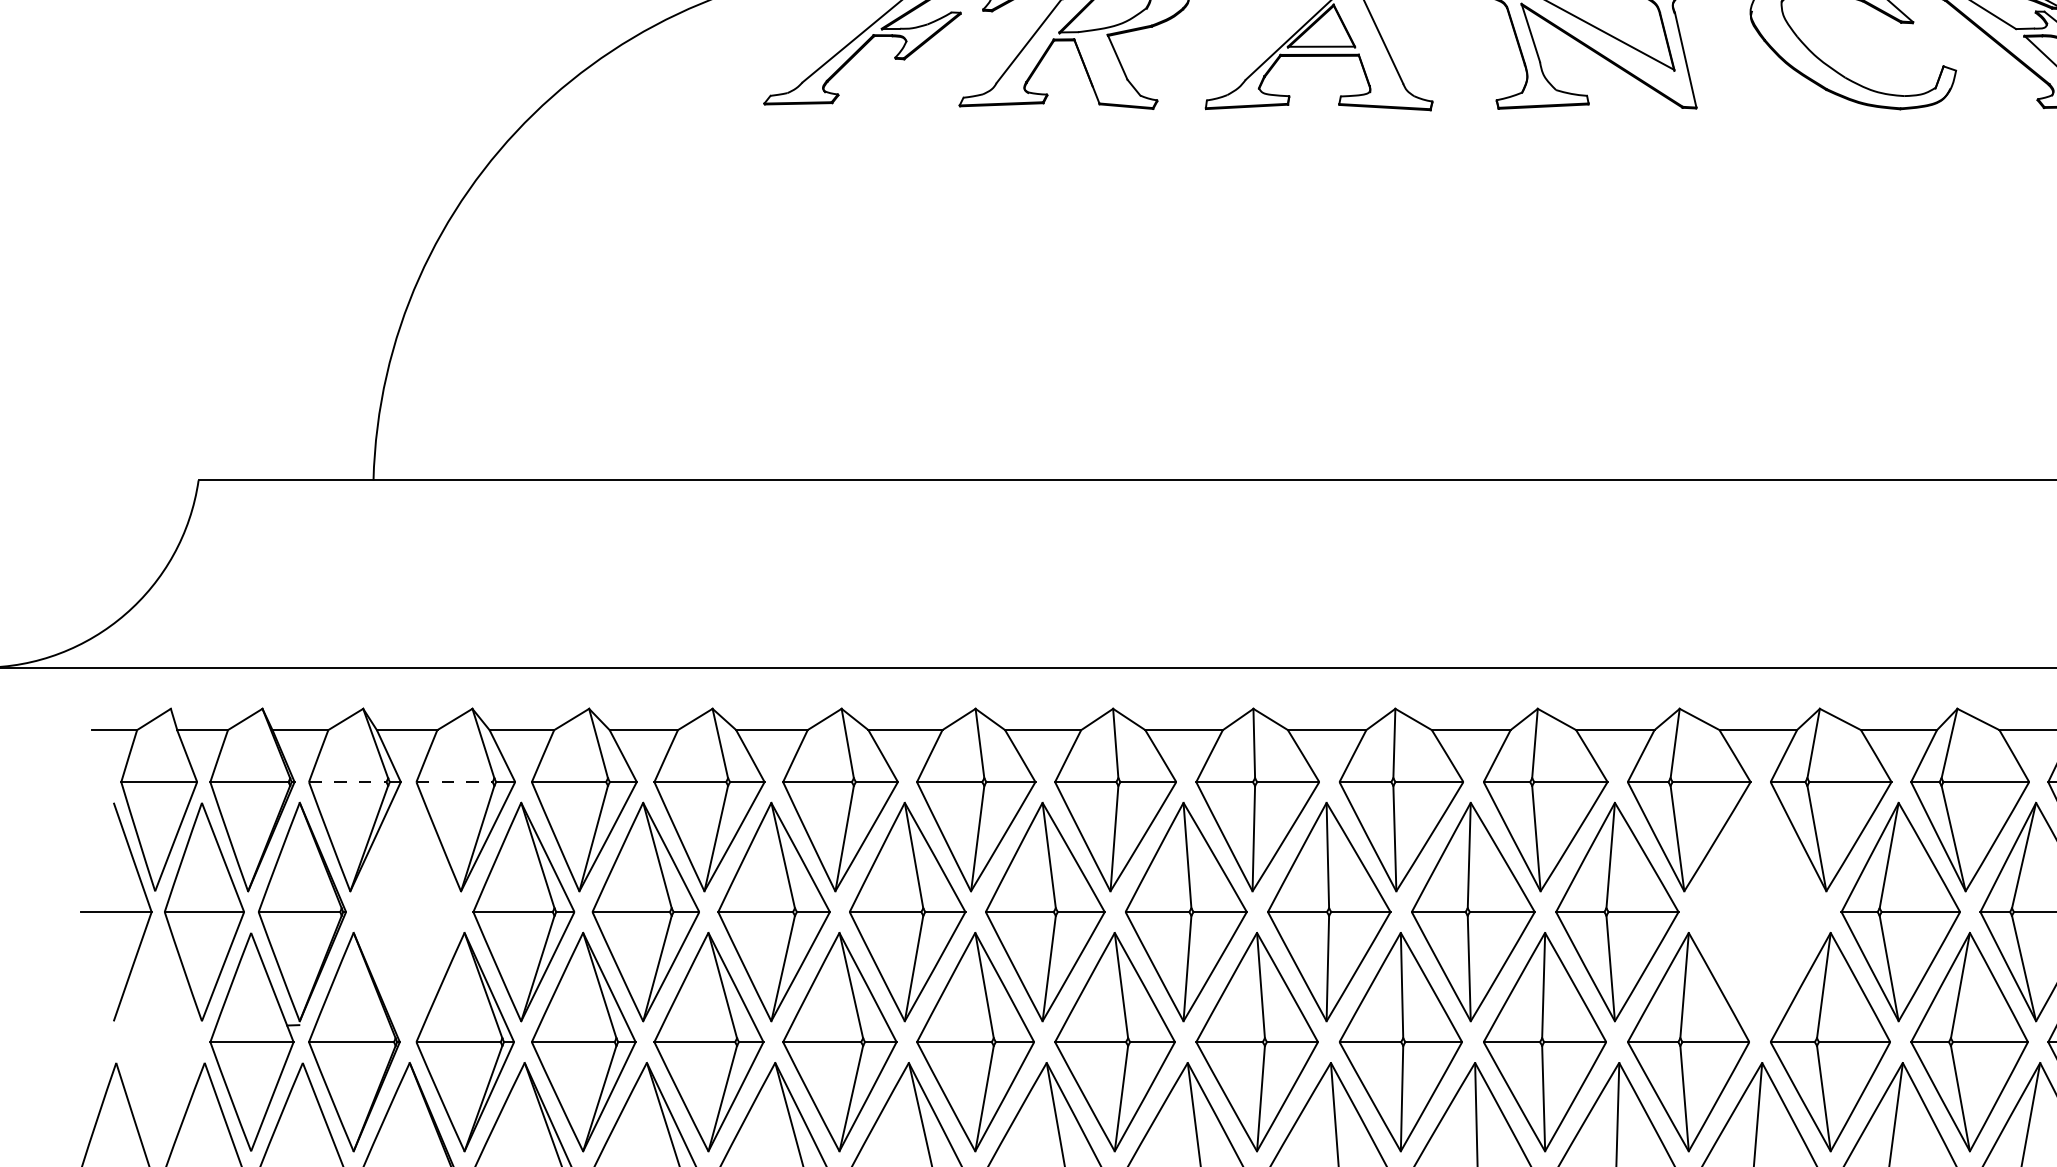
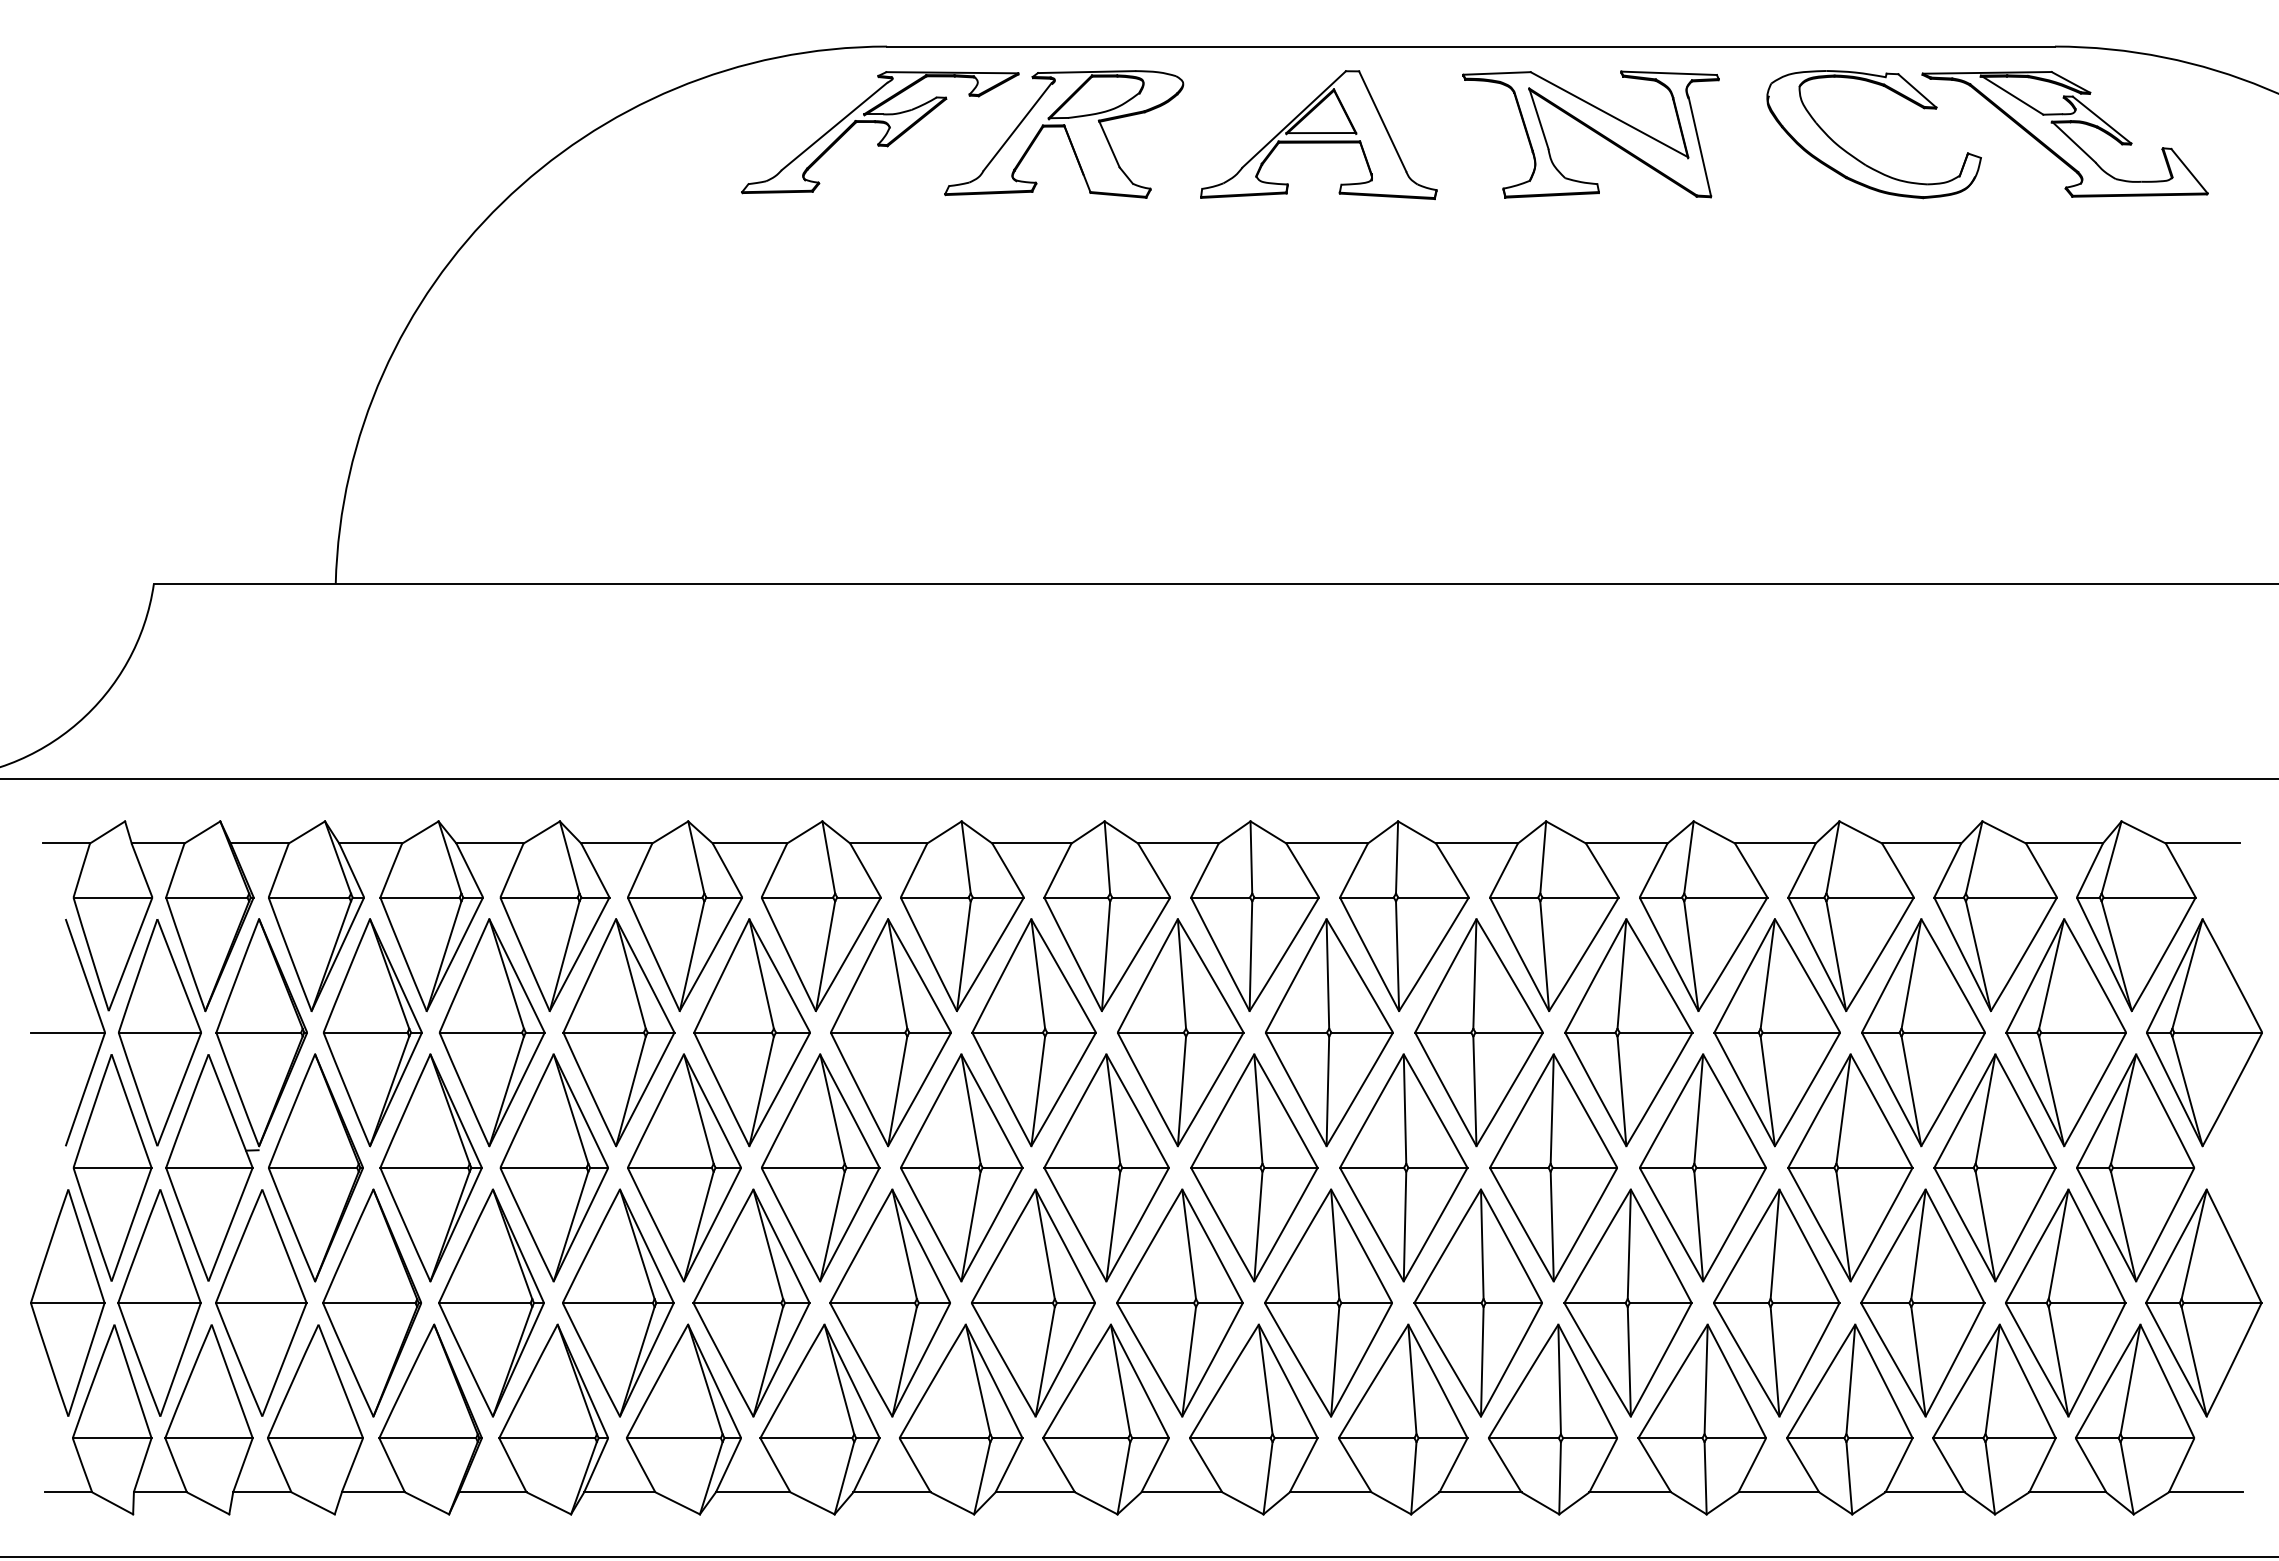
line: (348, 782) -> (309, 897), dashed -> solid
line: (455, 782) -> (420, 897), dashed -> solid
part: (408, 911) -> (372, 1032), added
part: (1759, 911) -> (1776, 1032), added
part: (158, 1041) -> (112, 1167), added

